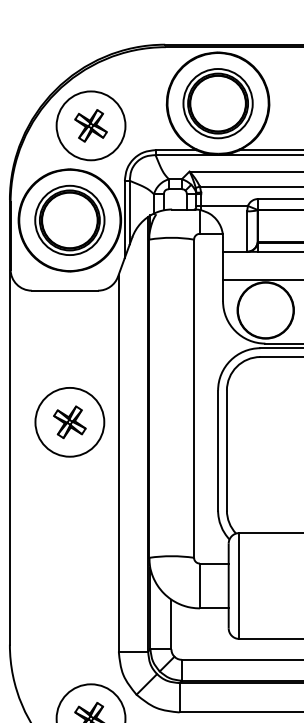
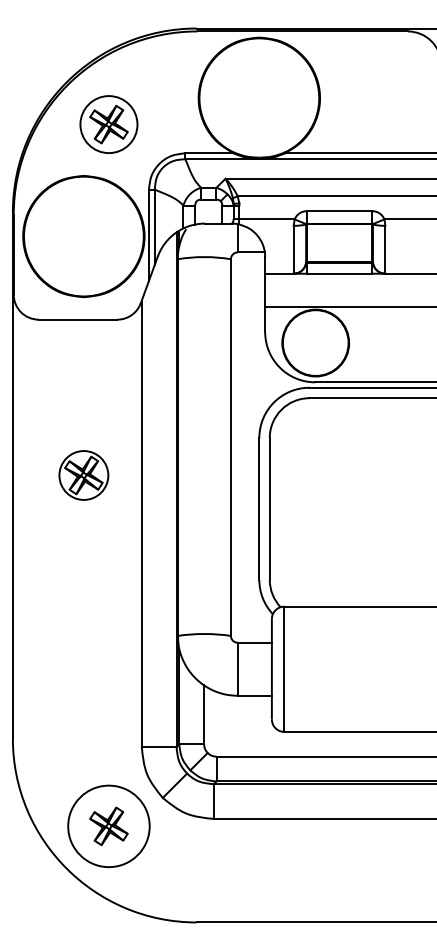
part: (218, 103) -> (259, 98), removed
circle: (90, 125) -> (108, 124), size x0.7
part: (69, 220) -> (83, 236), removed
circle: (69, 422) -> (83, 475), size x0.6

